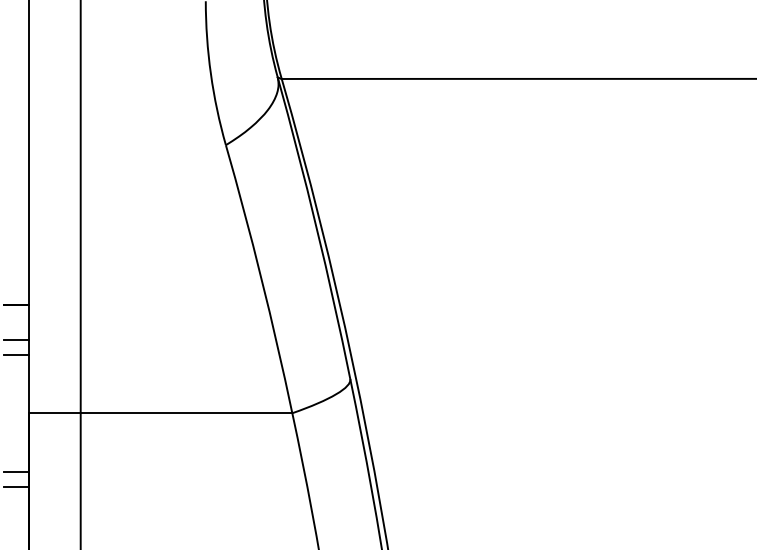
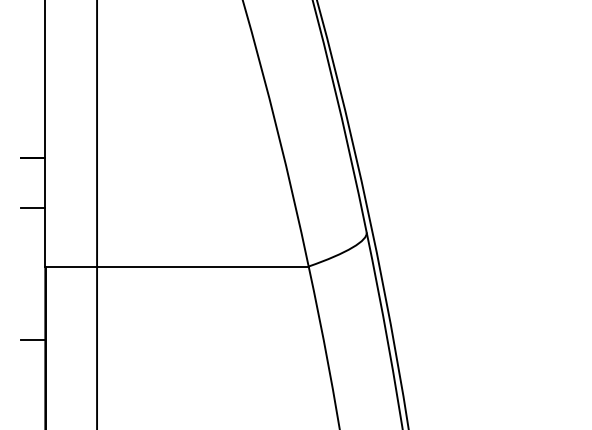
line: (16, 340) -> (32, 193), removed
line: (16, 472) -> (32, 325), removed

